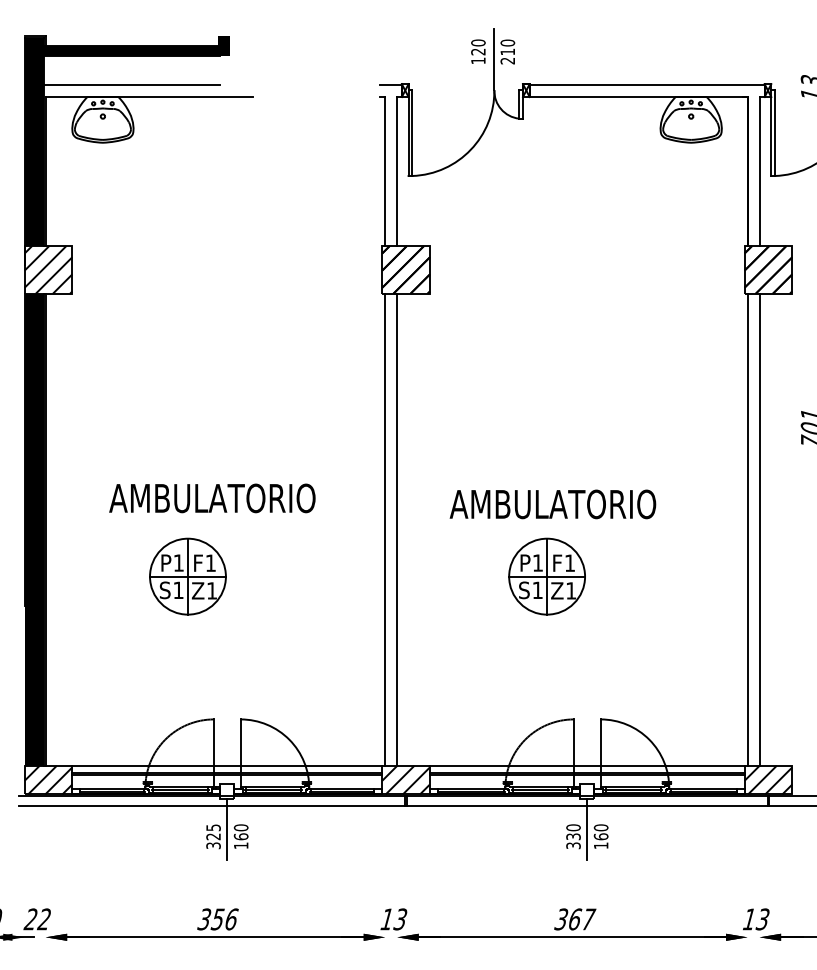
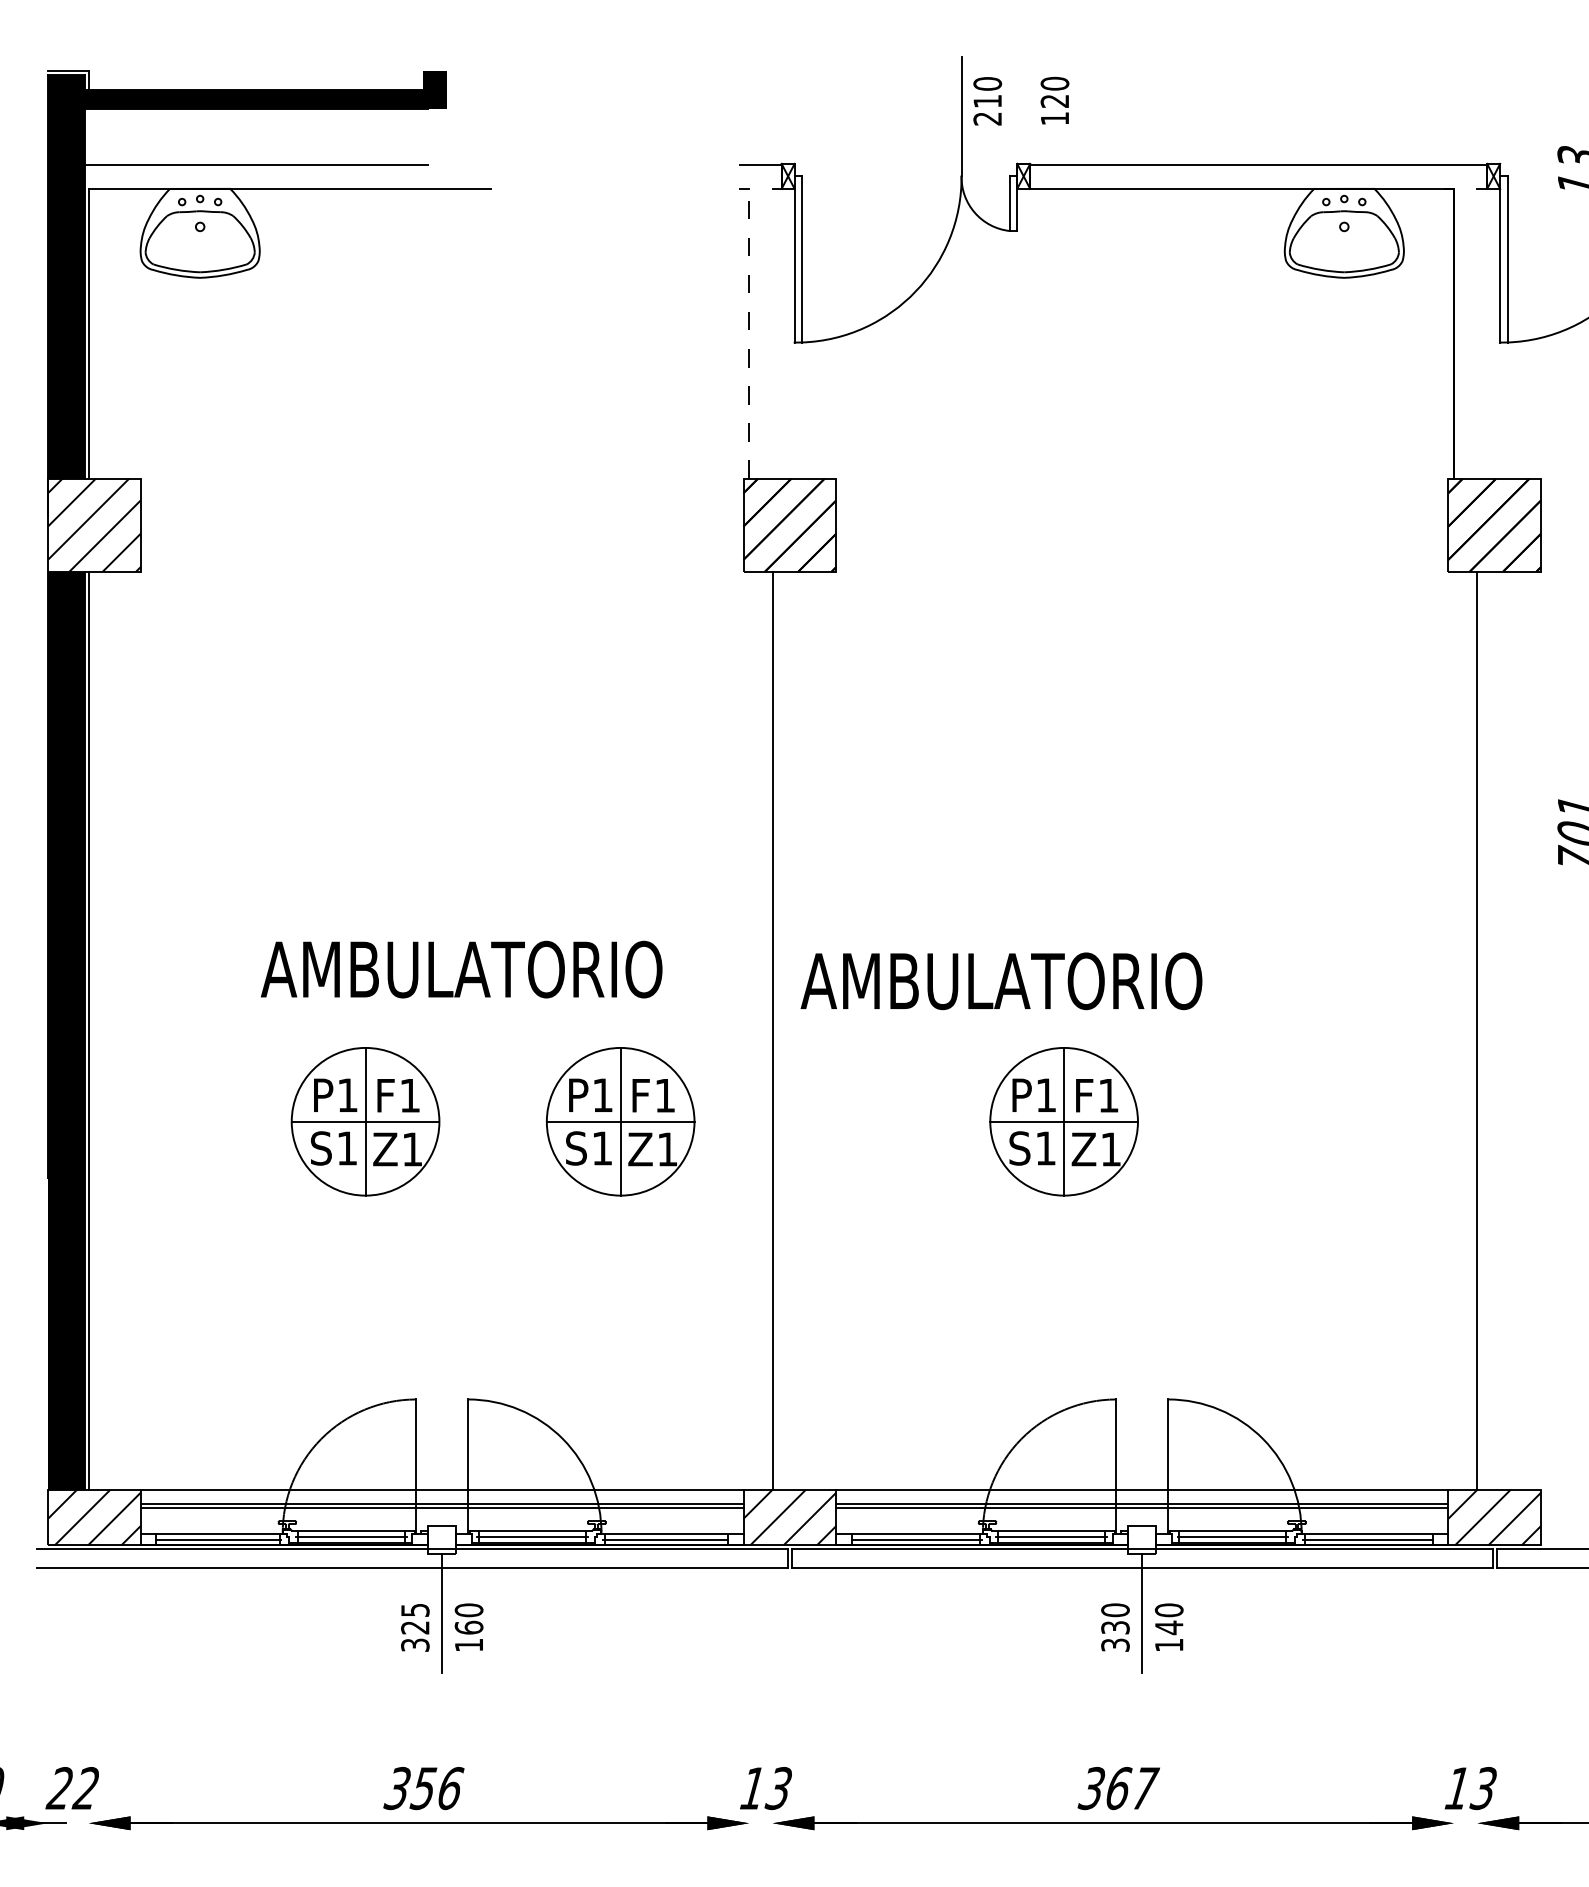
text: (478, 51) -> (1055, 100), moved
line: (385, 171) -> (749, 333), solid -> dashed
line: (397, 171) -> (773, 333), removed
line: (759, 171) -> (1477, 333), removed
text: (212, 498) -> (461, 969), moved
text: (552, 504) -> (1000, 981), moved
line: (385, 529) -> (749, 1030), removed
line: (747, 529) -> (1453, 1030), removed
part: (318, 576) -> (619, 1121), added
text: (600, 836) -> (1167, 1627), 160 -> 140

